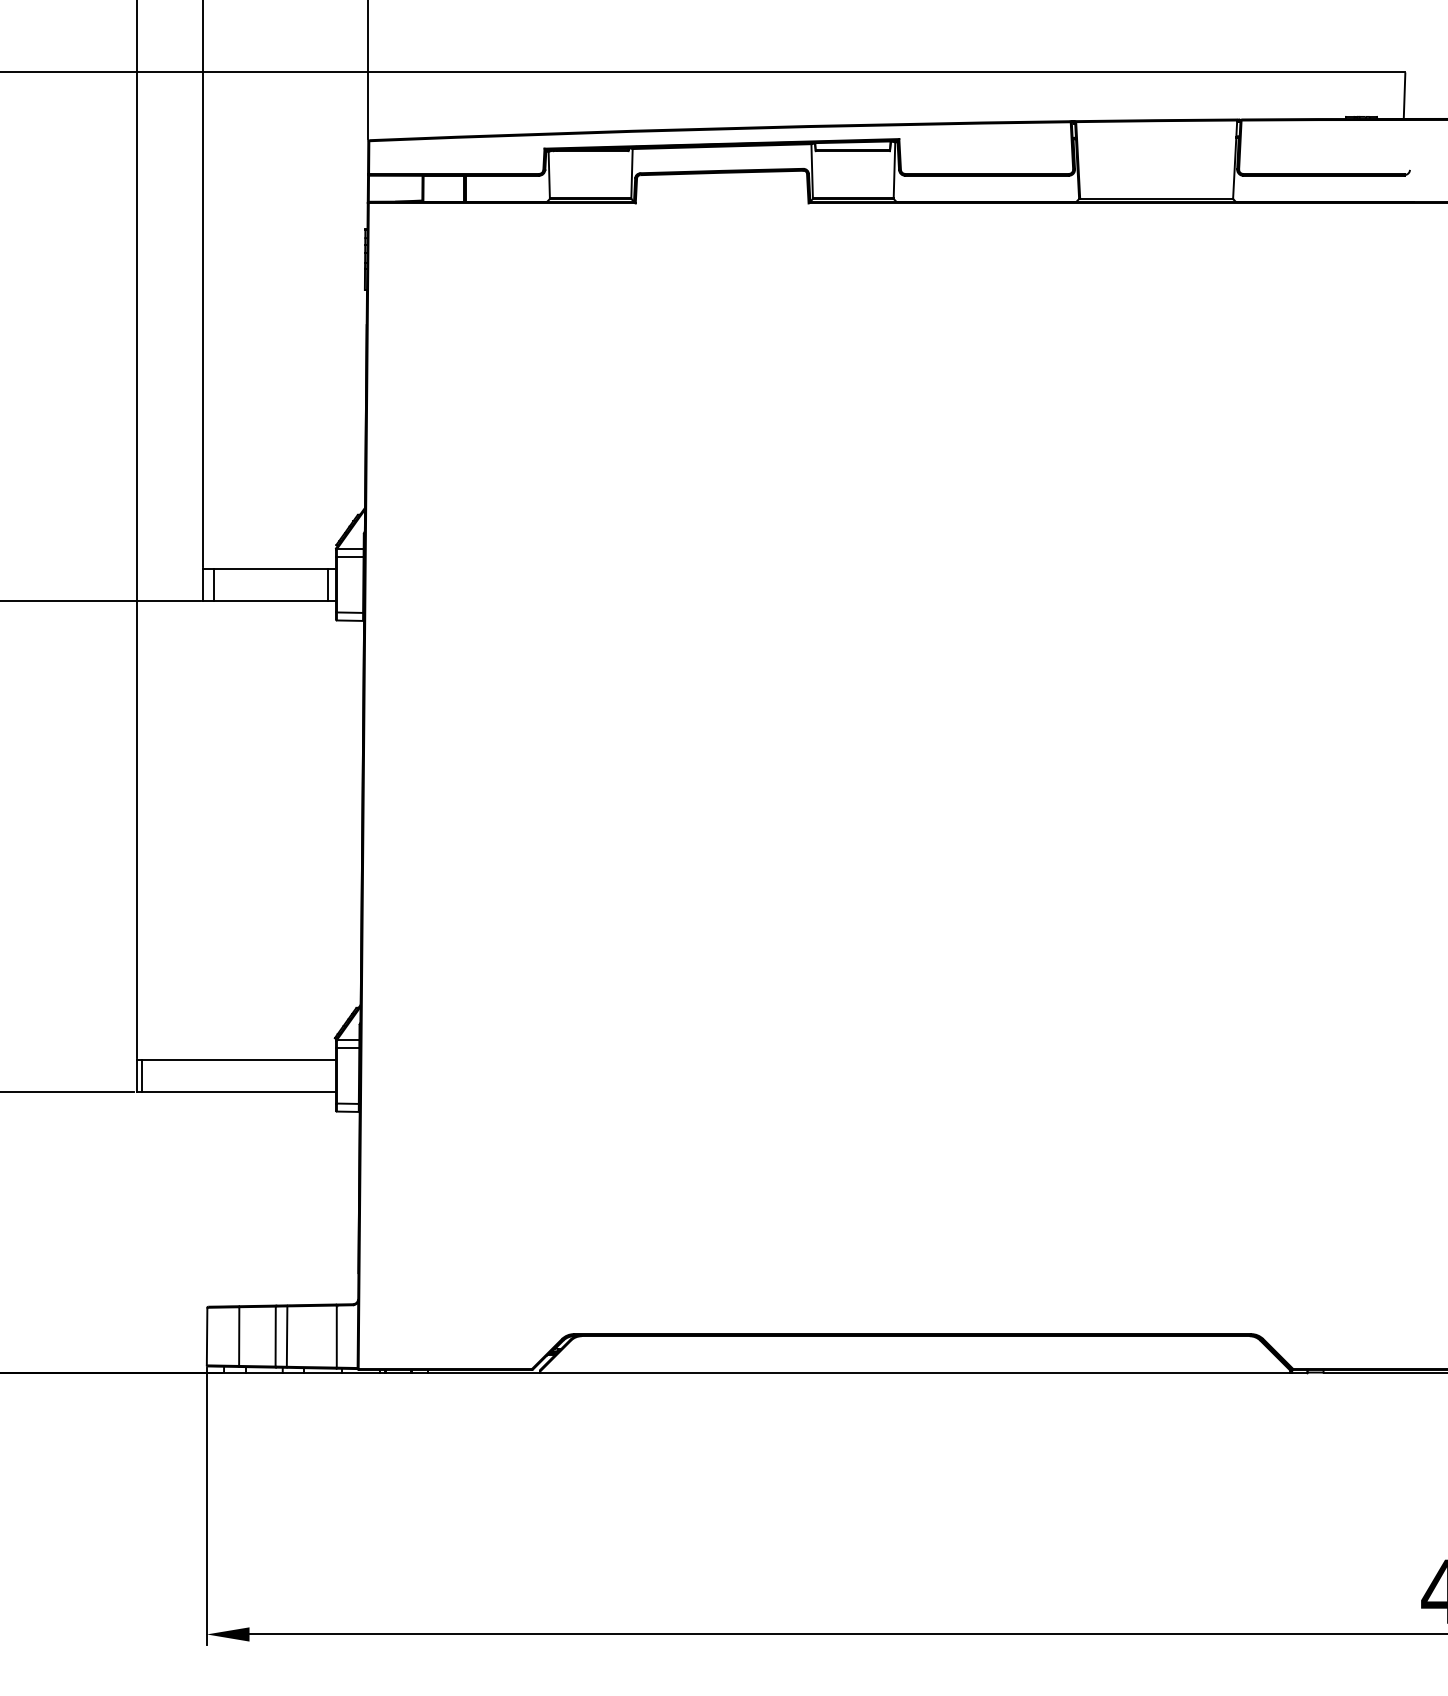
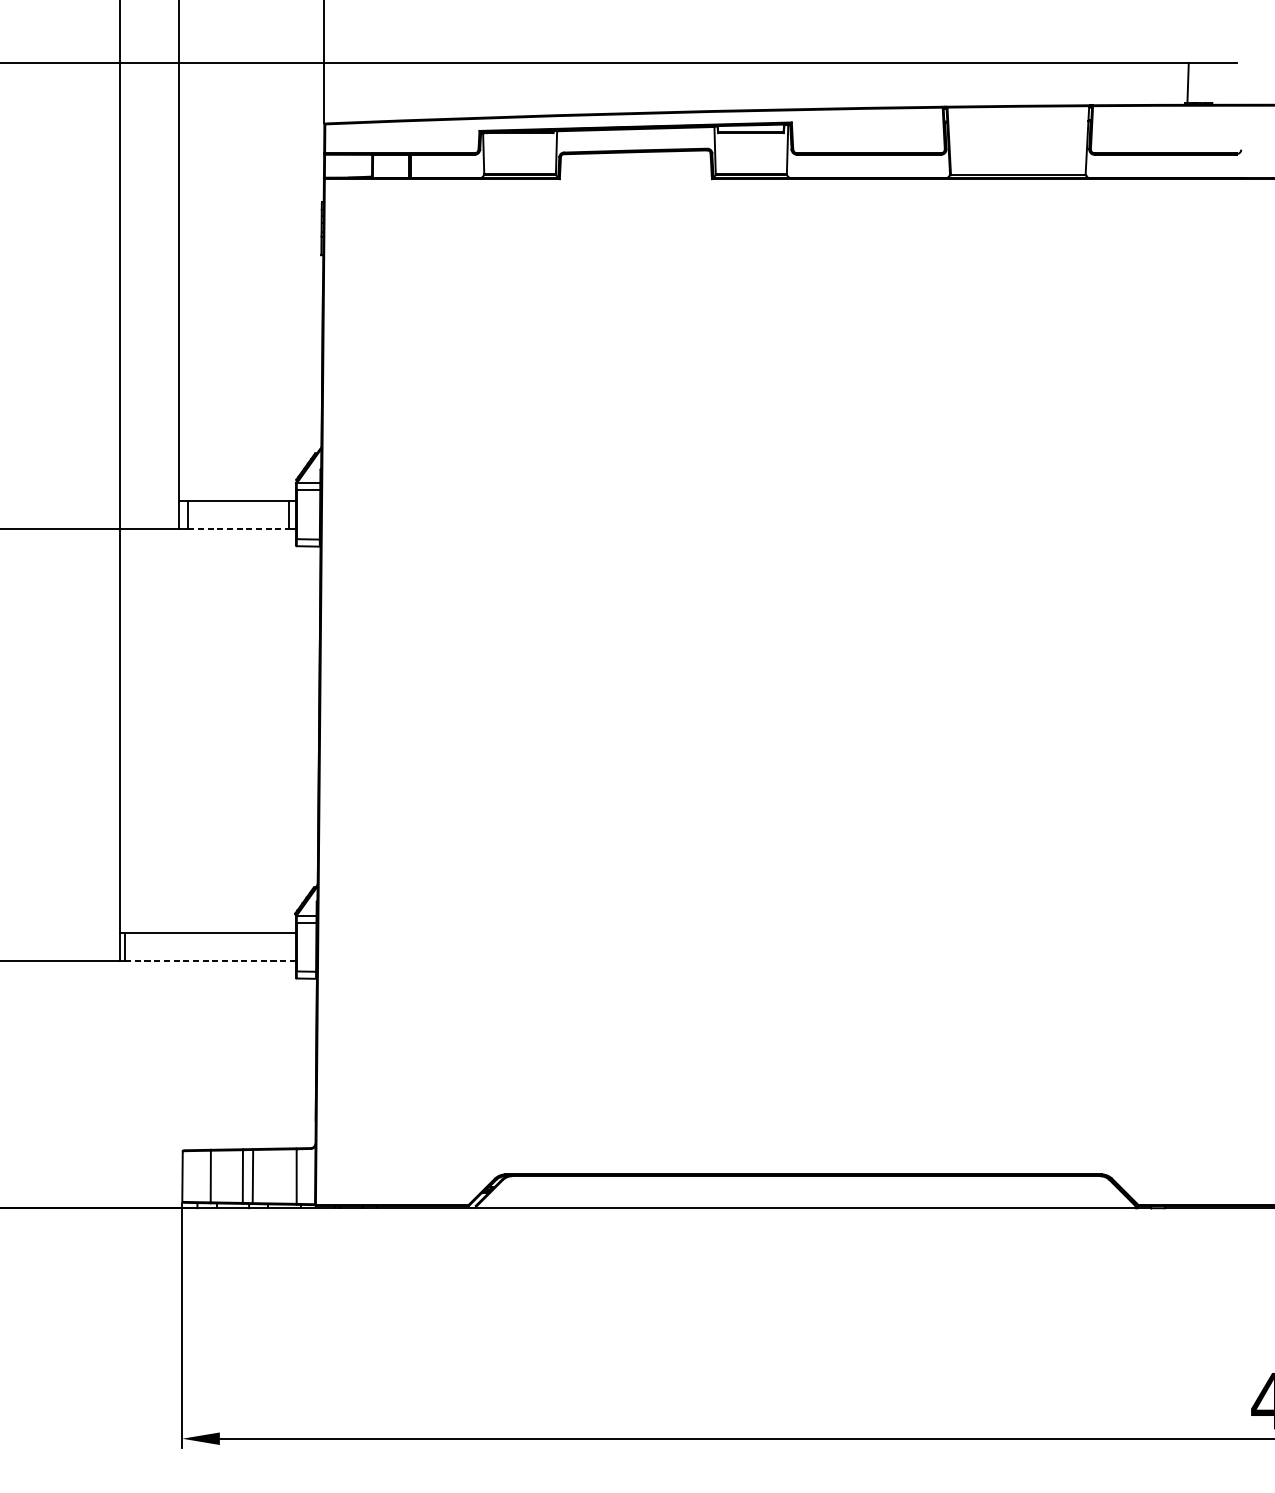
line: (1404, 95) -> (1188, 82), moved
line: (271, 601) -> (239, 529), solid -> dashed
line: (238, 1092) -> (210, 961), solid -> dashed

